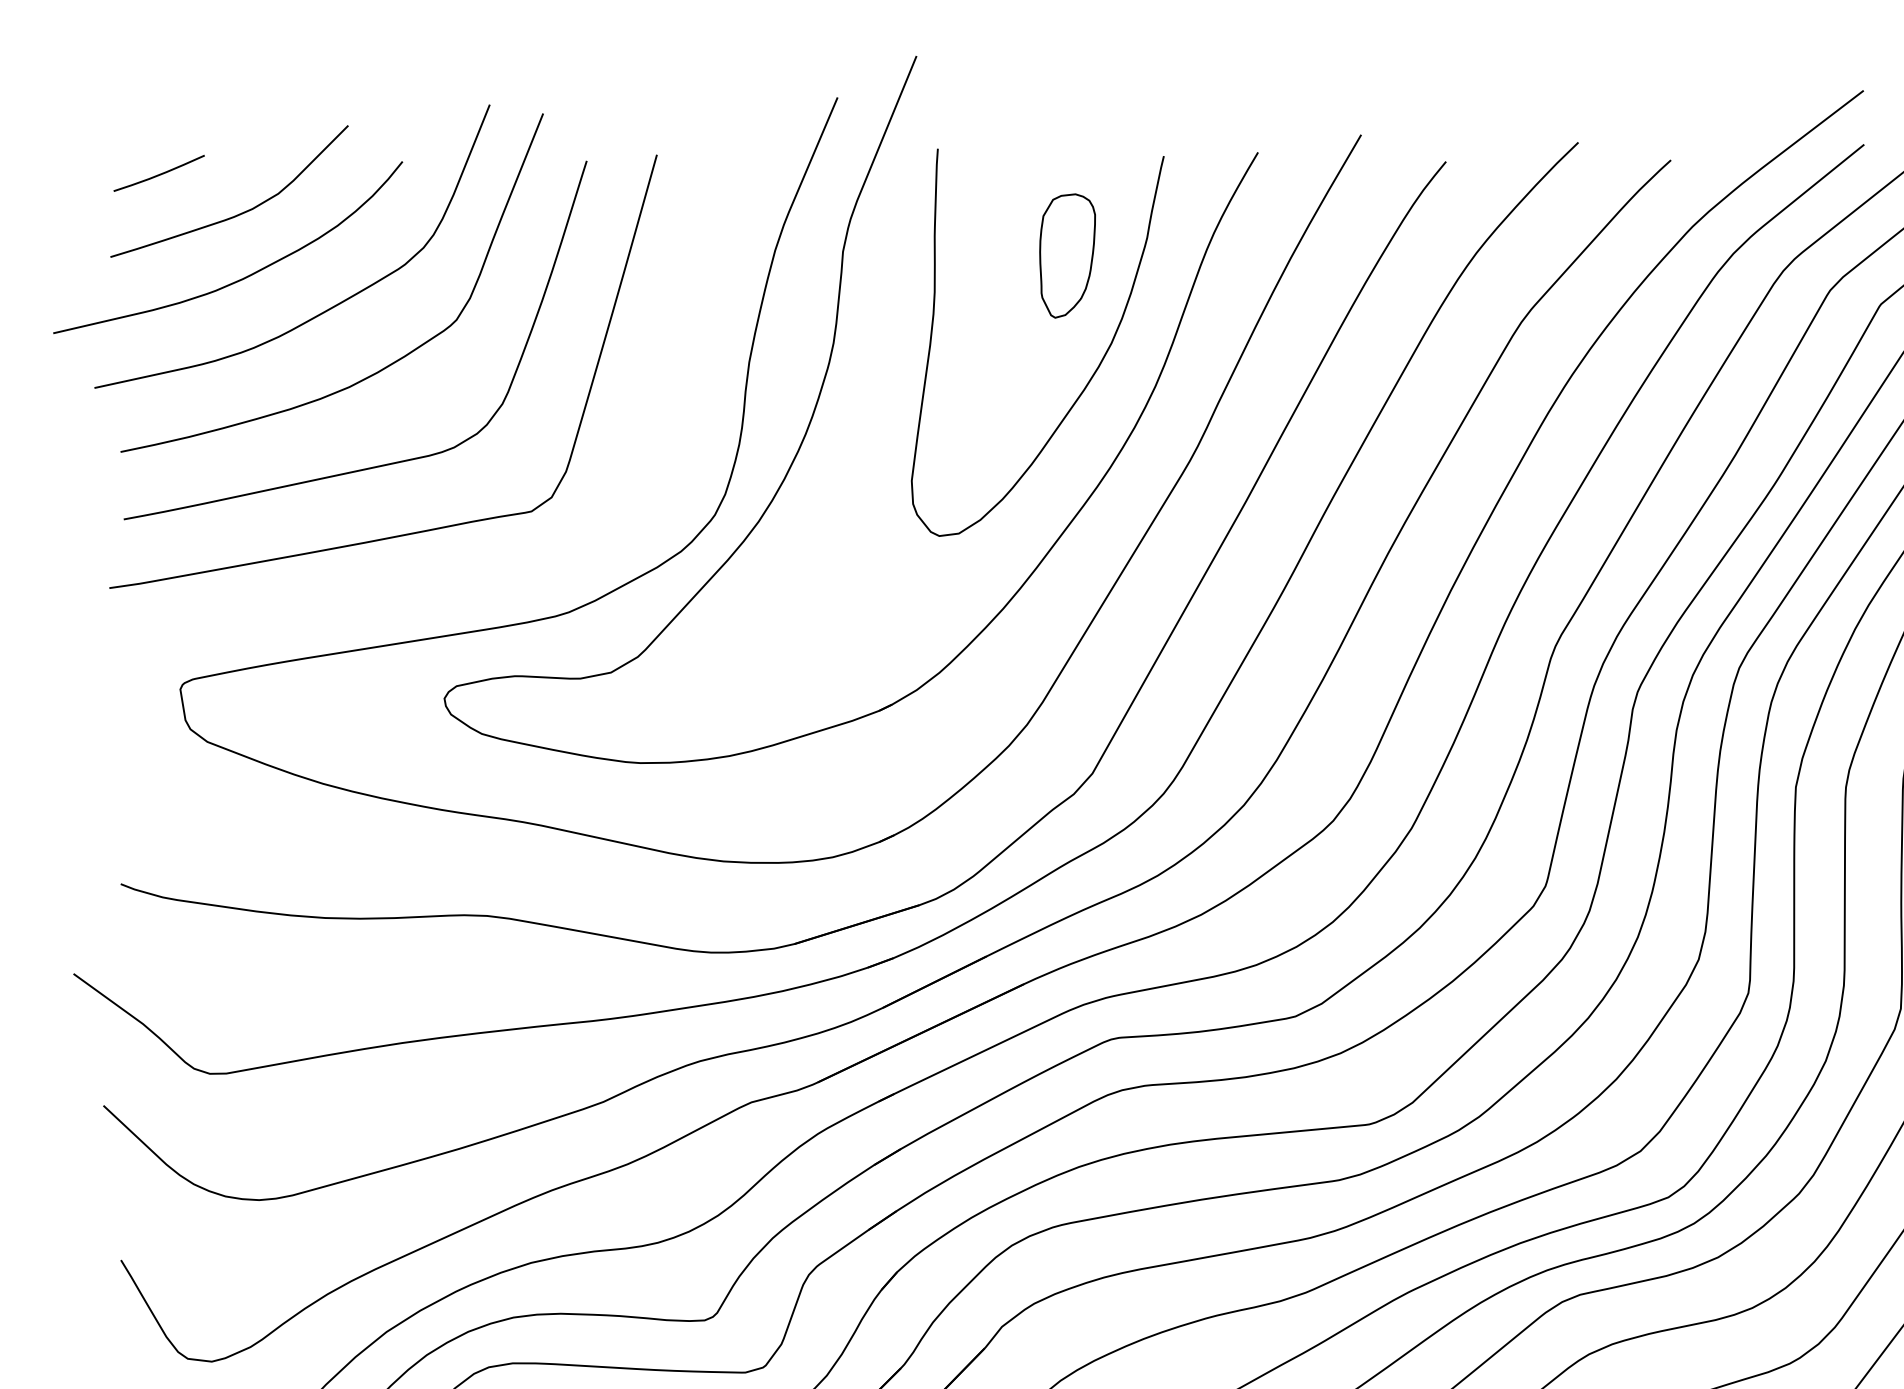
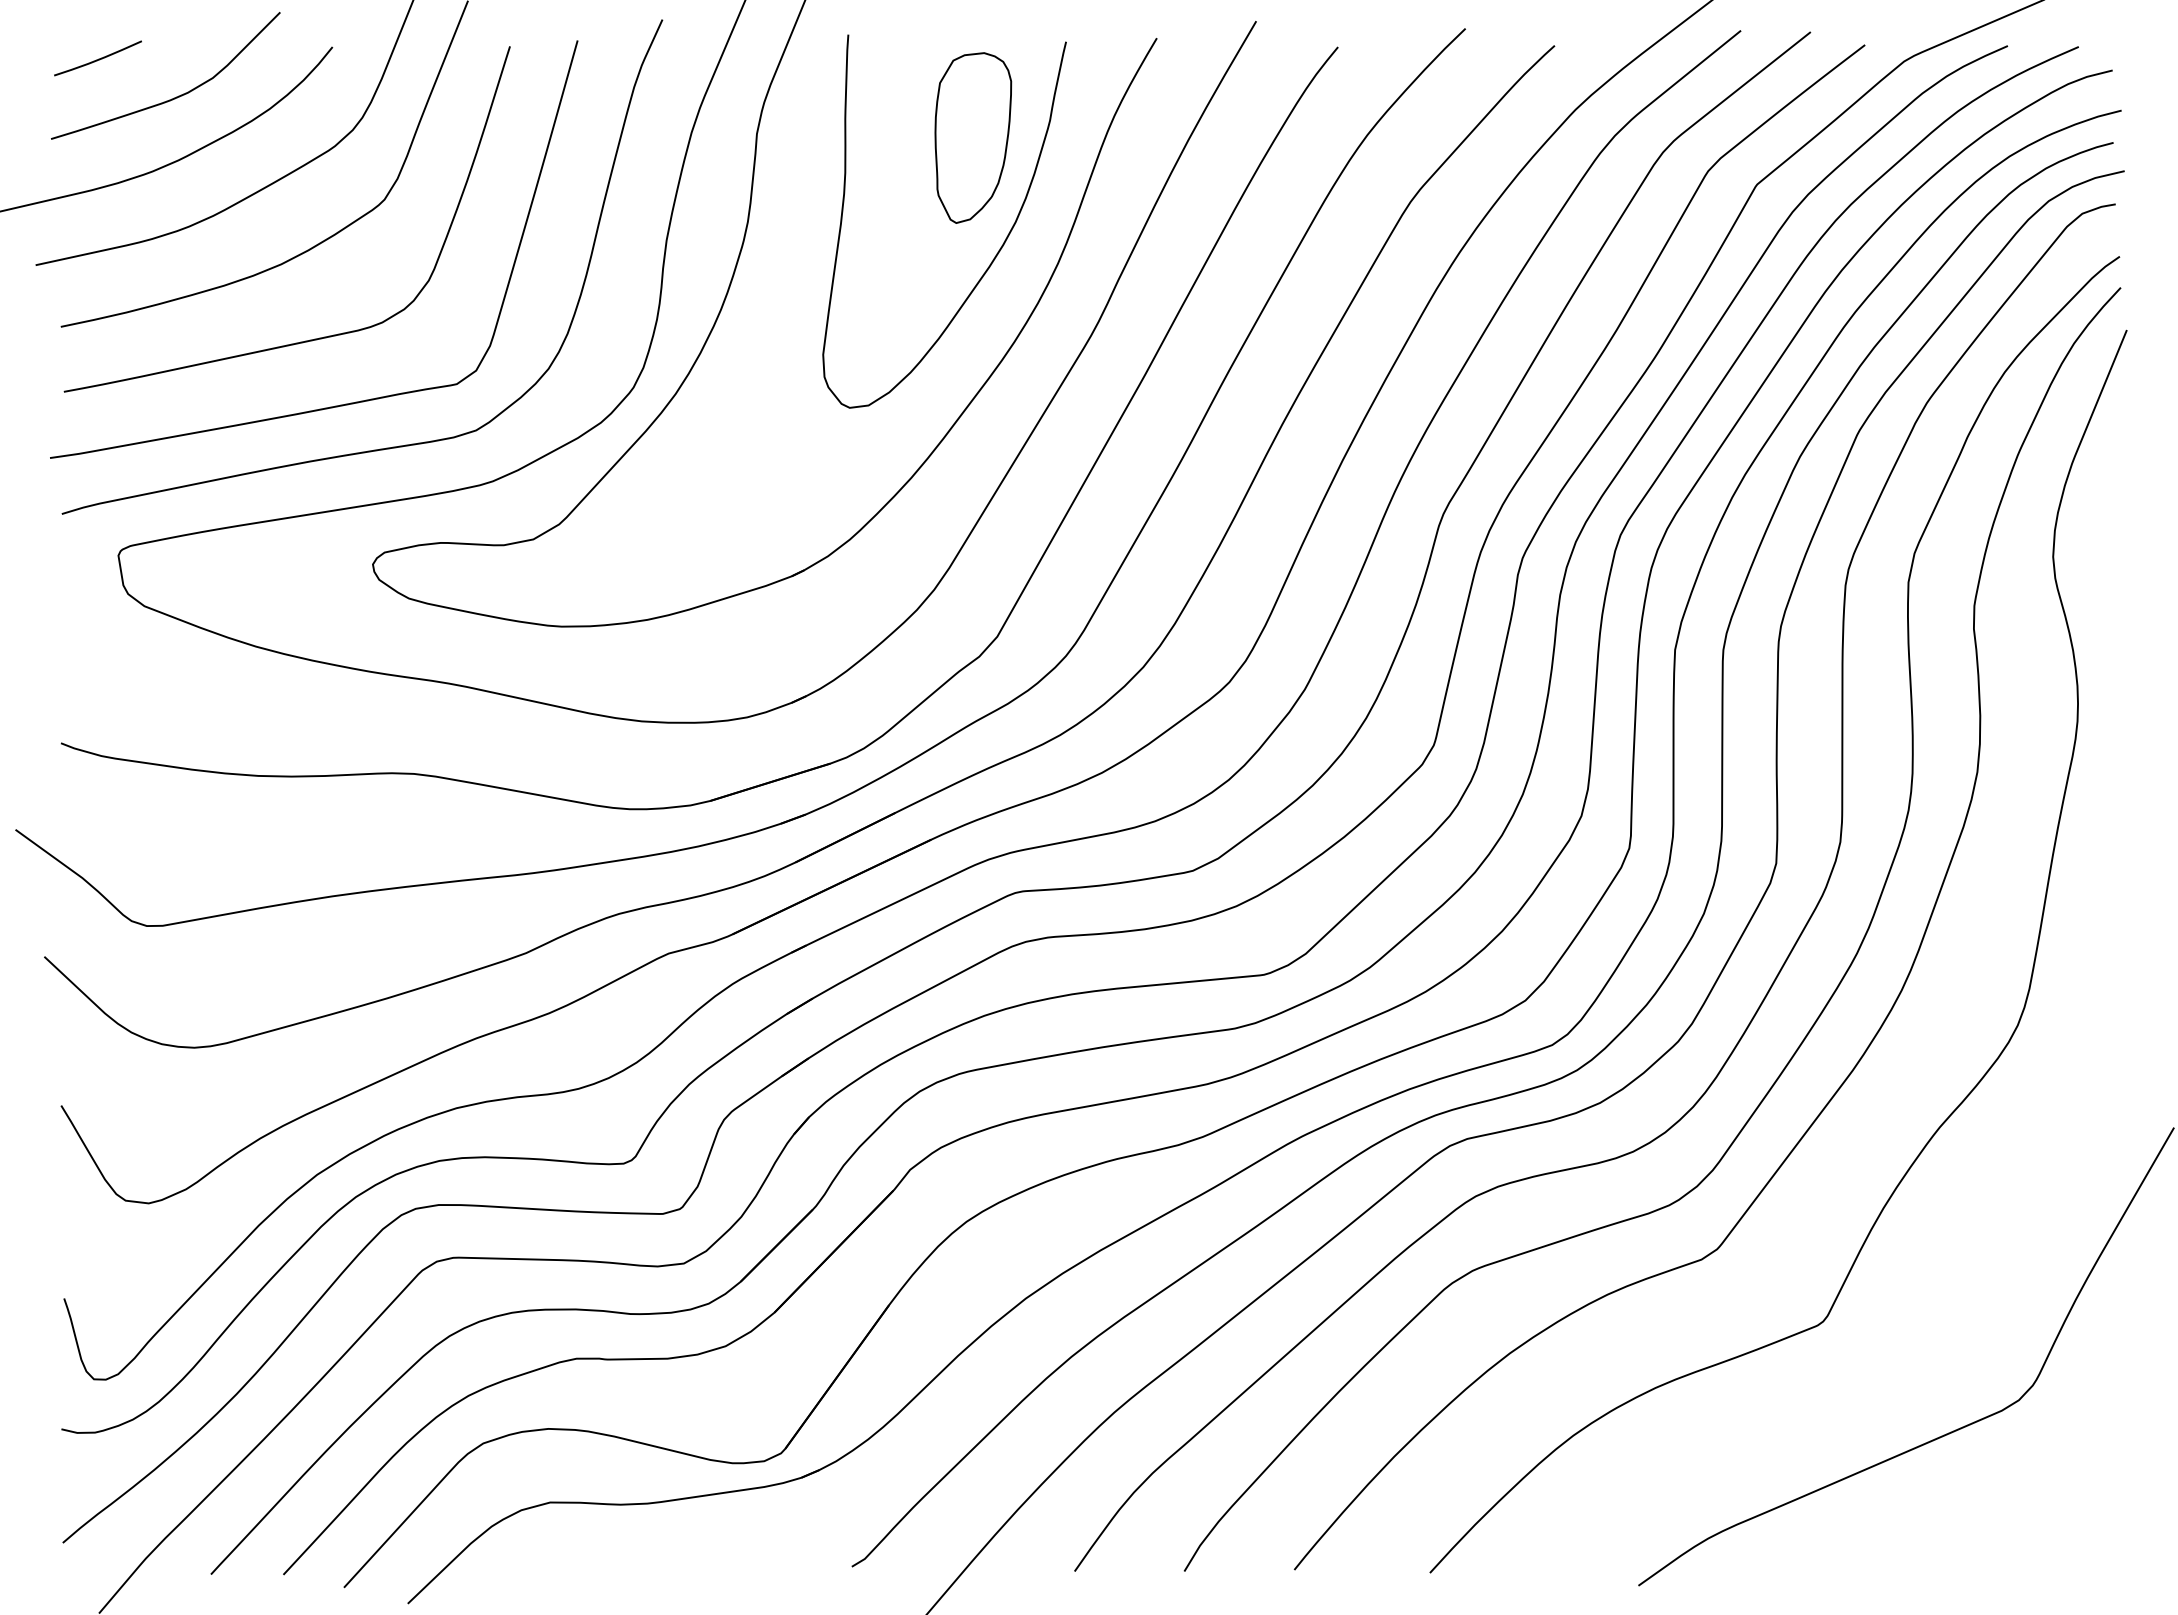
part: (1067, 255) -> (973, 137), size x1.43
curve: (464, 576) -> (392, 446), added

